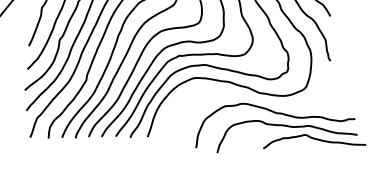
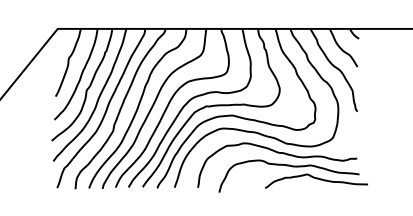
part: (280, 127) -> (282, 167), moved

